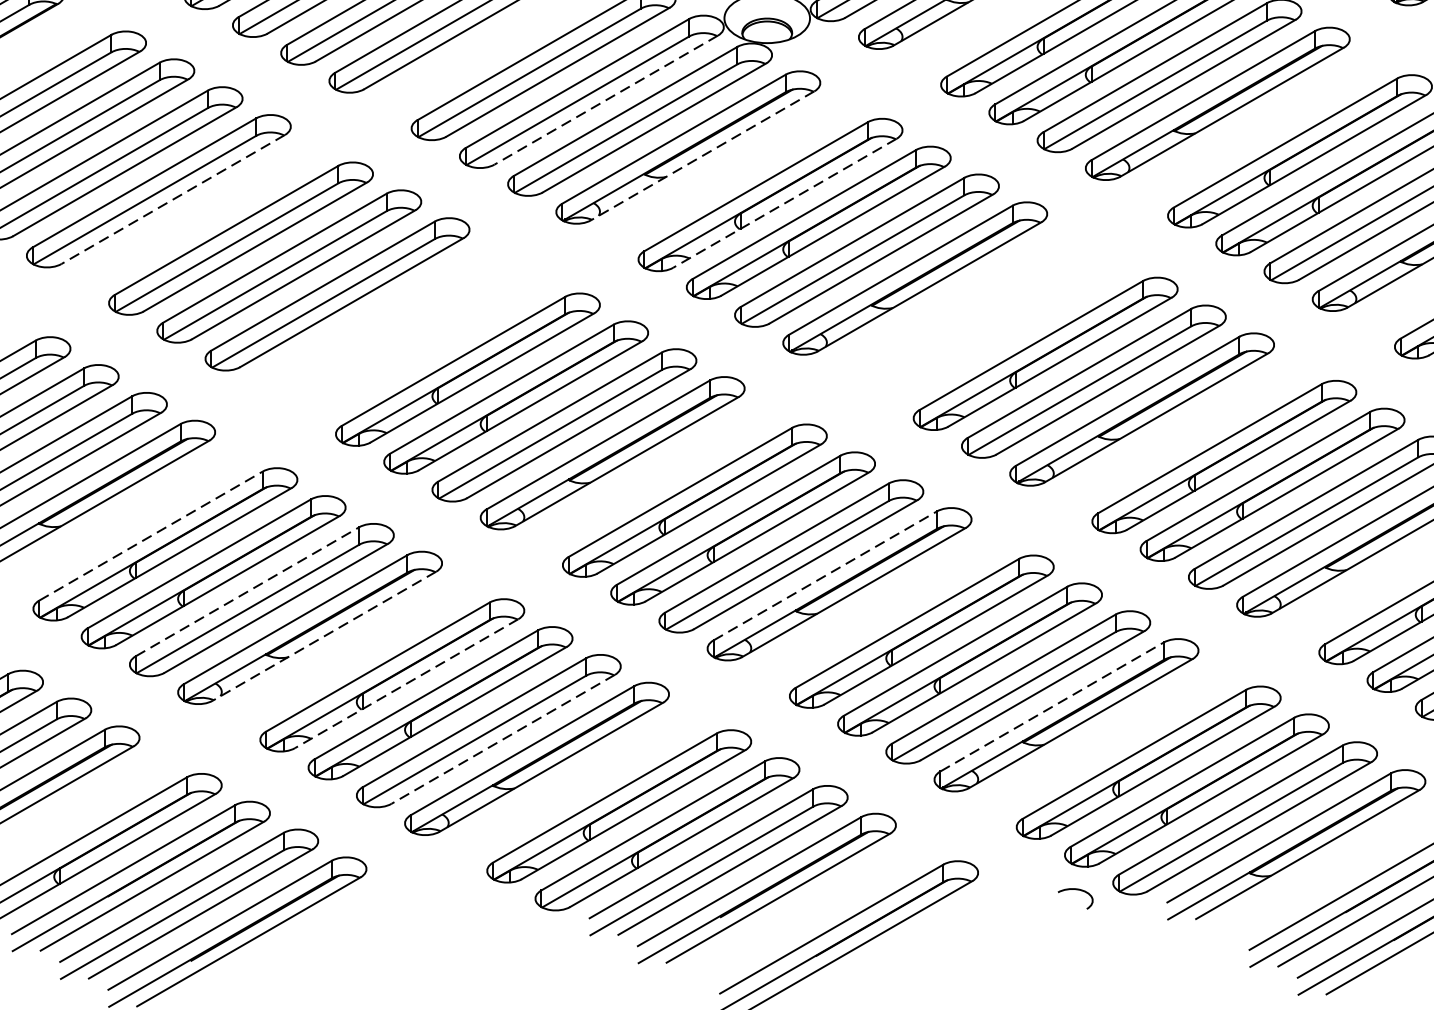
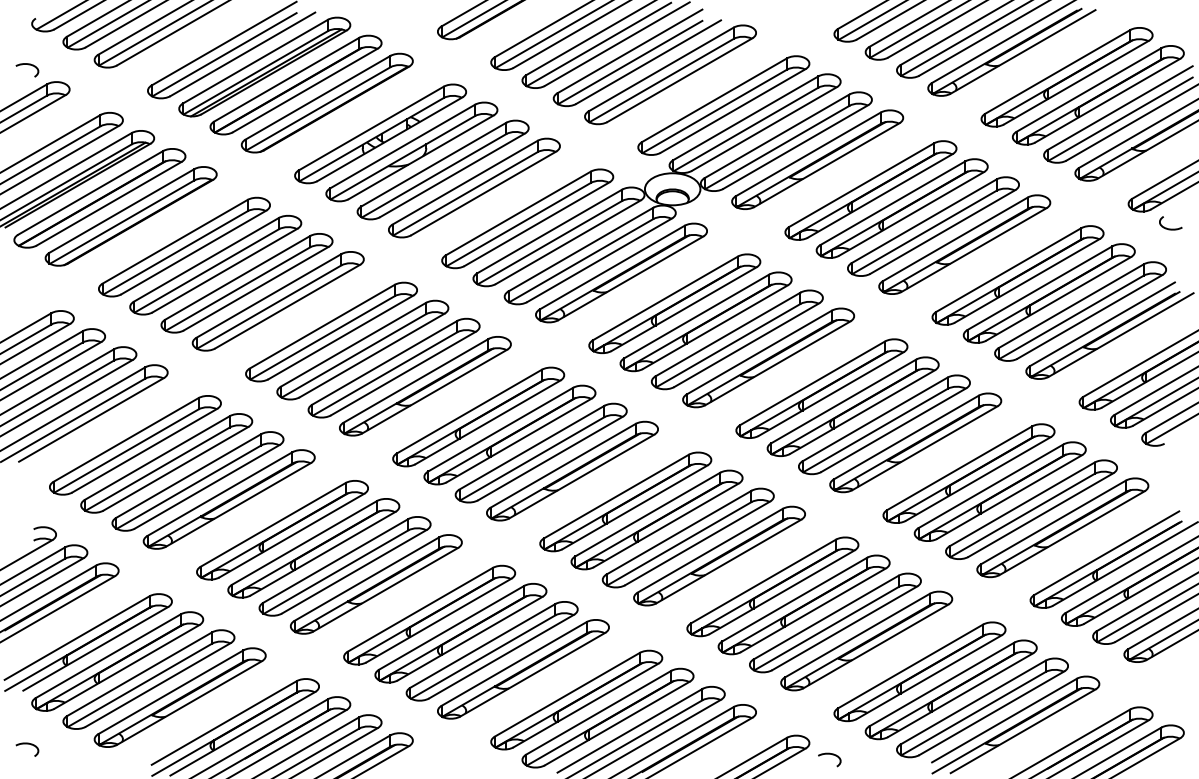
line: (606, 100) -> (568, 242), dashed -> solid
line: (702, 156) -> (630, 278), dashed -> solid
line: (173, 199) -> (287, 306), dashed -> solid
line: (785, 203) -> (684, 309), dashed -> solid
part: (385, 322) -> (425, 386), added
part: (996, 325) -> (821, 388), added
line: (151, 535) -> (273, 524), dashed -> solid
line: (825, 575) -> (710, 550), dashed -> solid
line: (247, 591) -> (335, 560), dashed -> solid
line: (324, 635) -> (385, 589), dashed -> solid
line: (405, 683) -> (438, 620), dashed -> solid
line: (1052, 706) -> (857, 635), dashed -> solid
line: (503, 739) -> (501, 656), dashed -> solid
curve: (1075, 890) -> (829, 754), moved

